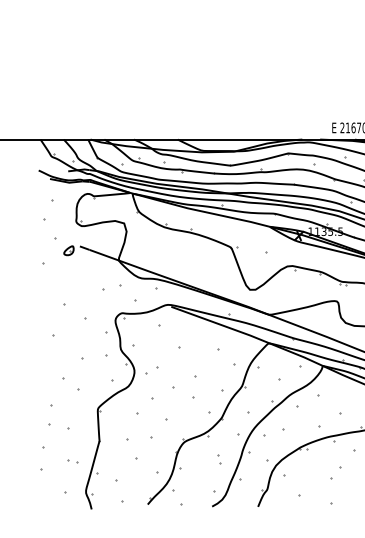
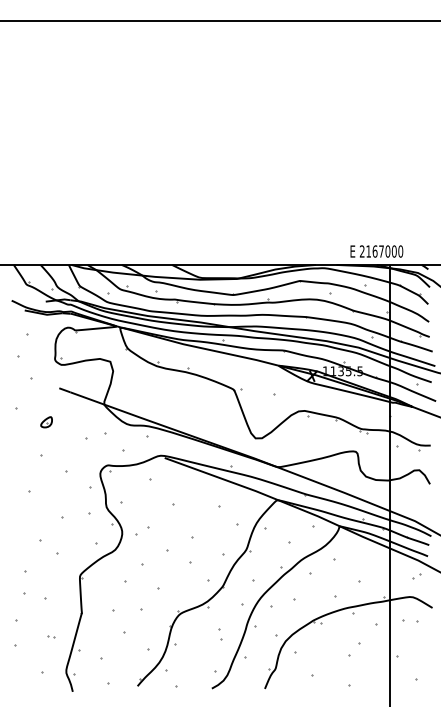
part: (68, 250) -> (46, 422), moved
part: (73, 461) -> (51, 636), size x0.62

